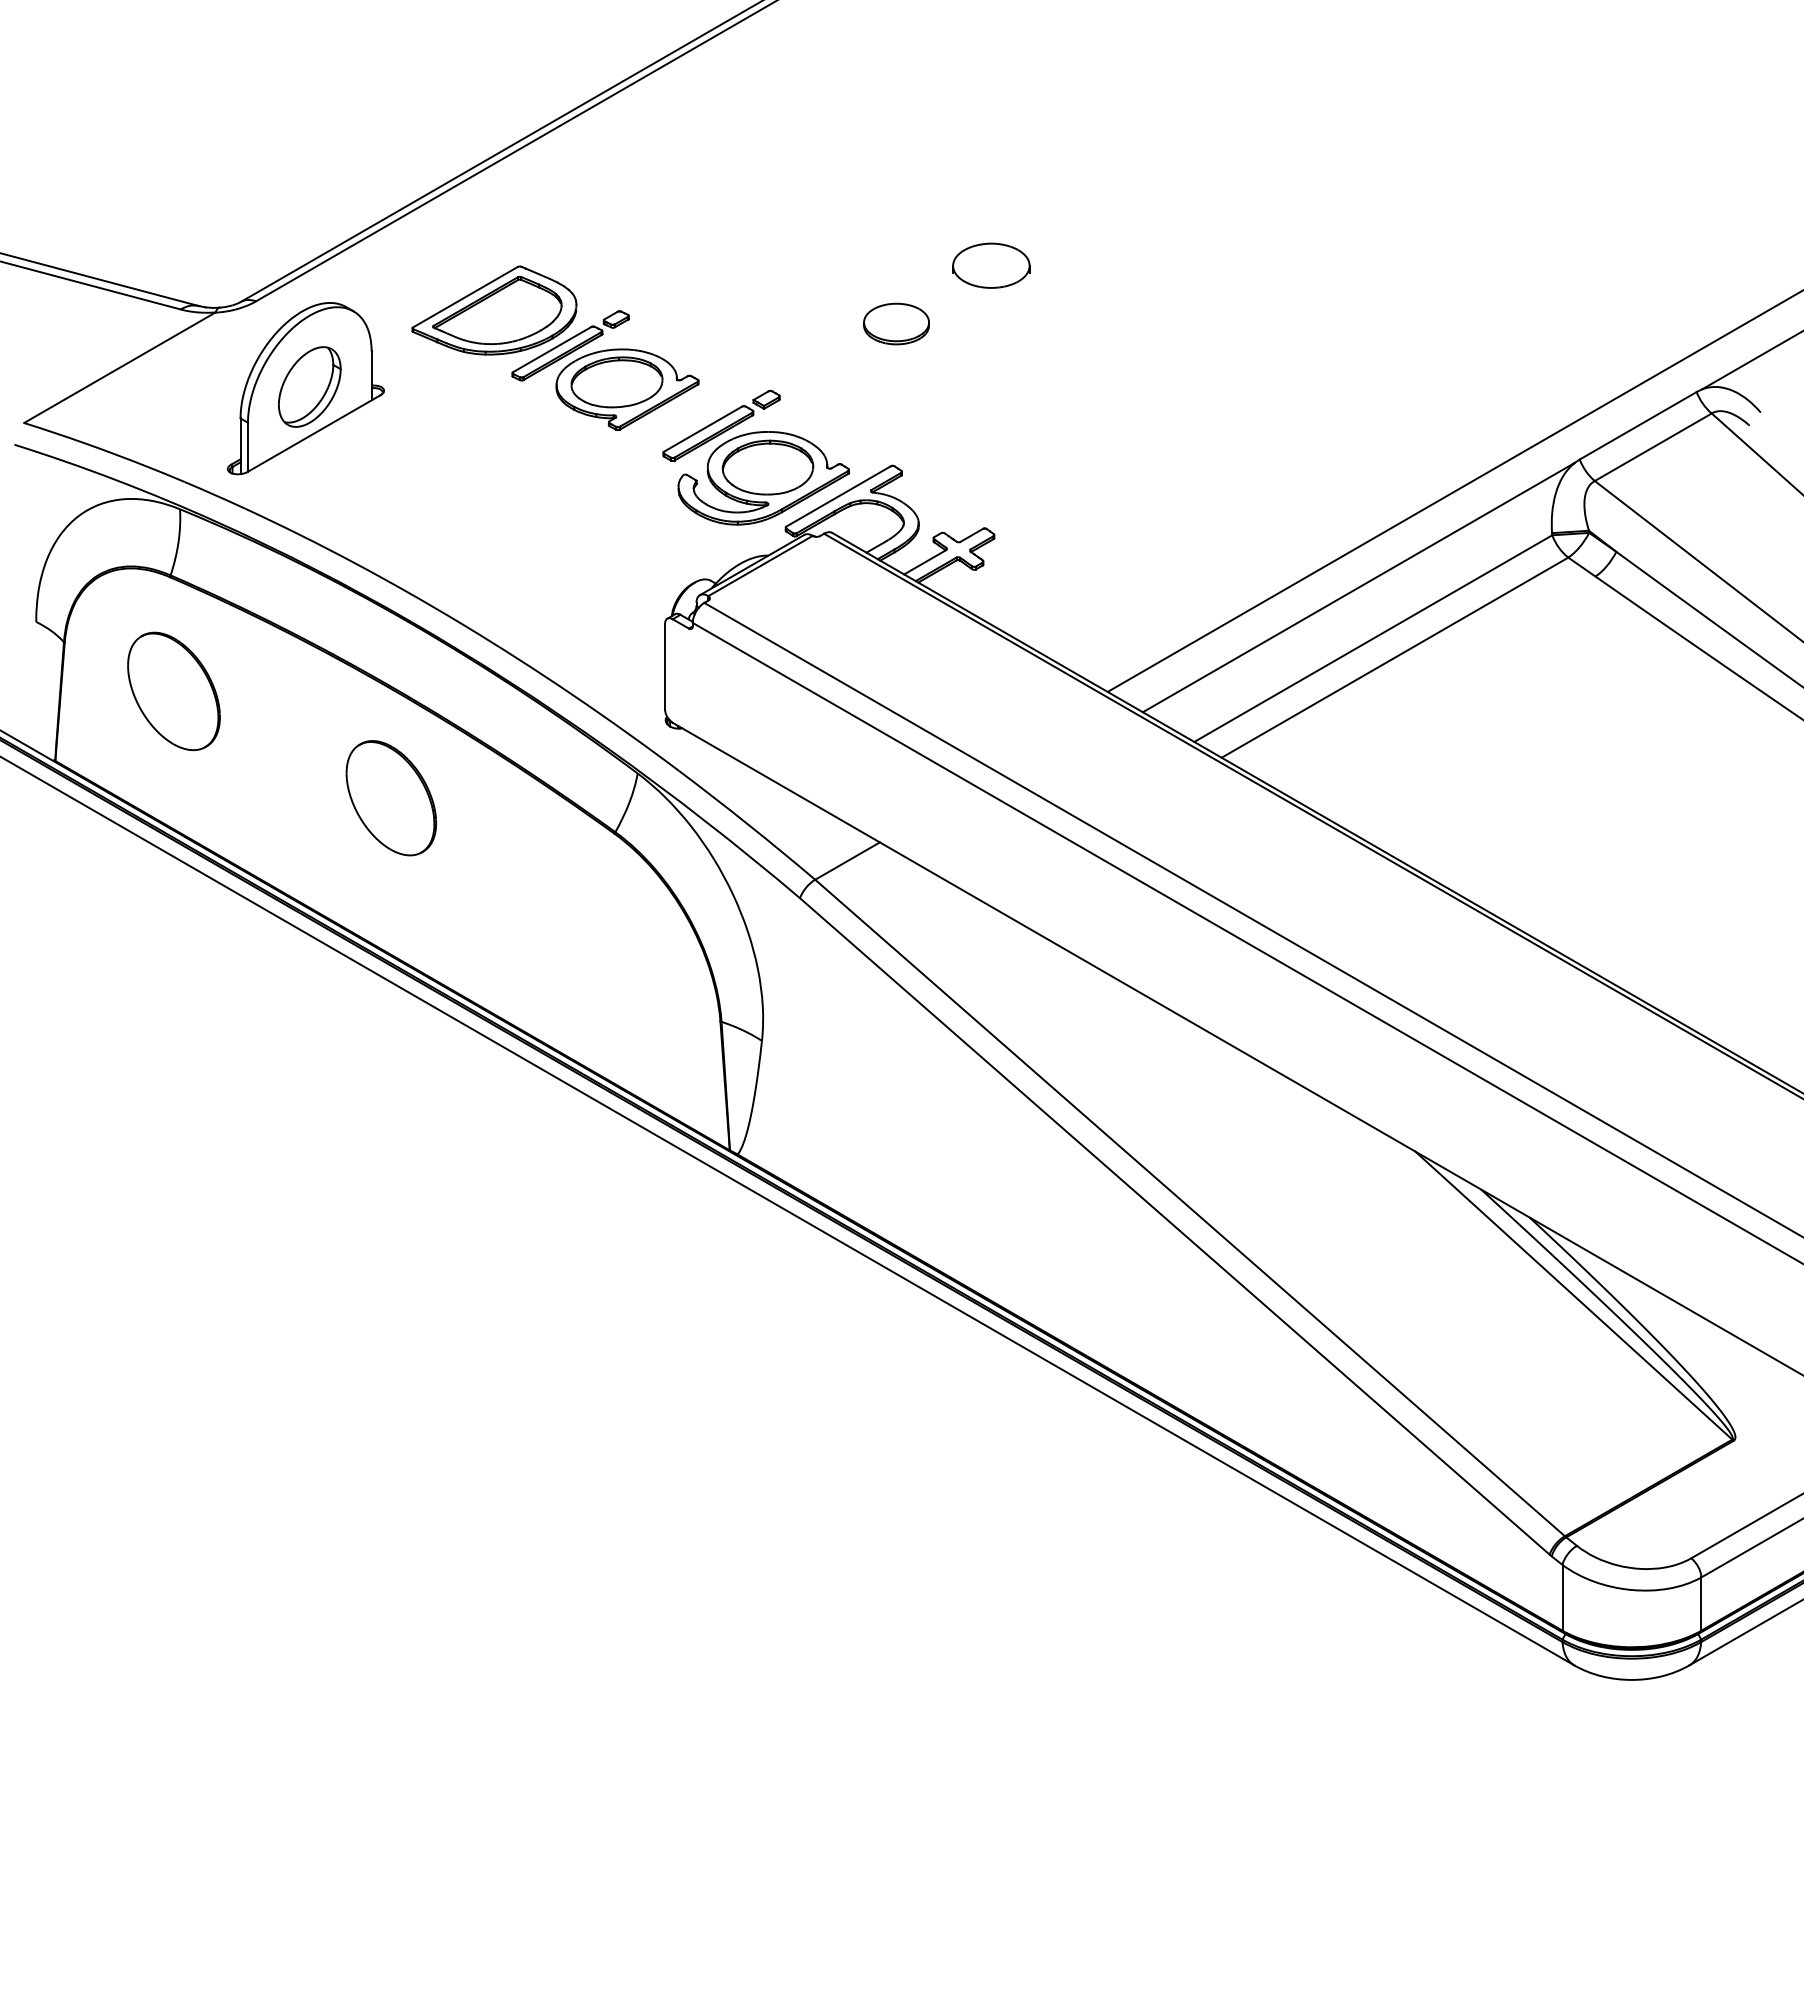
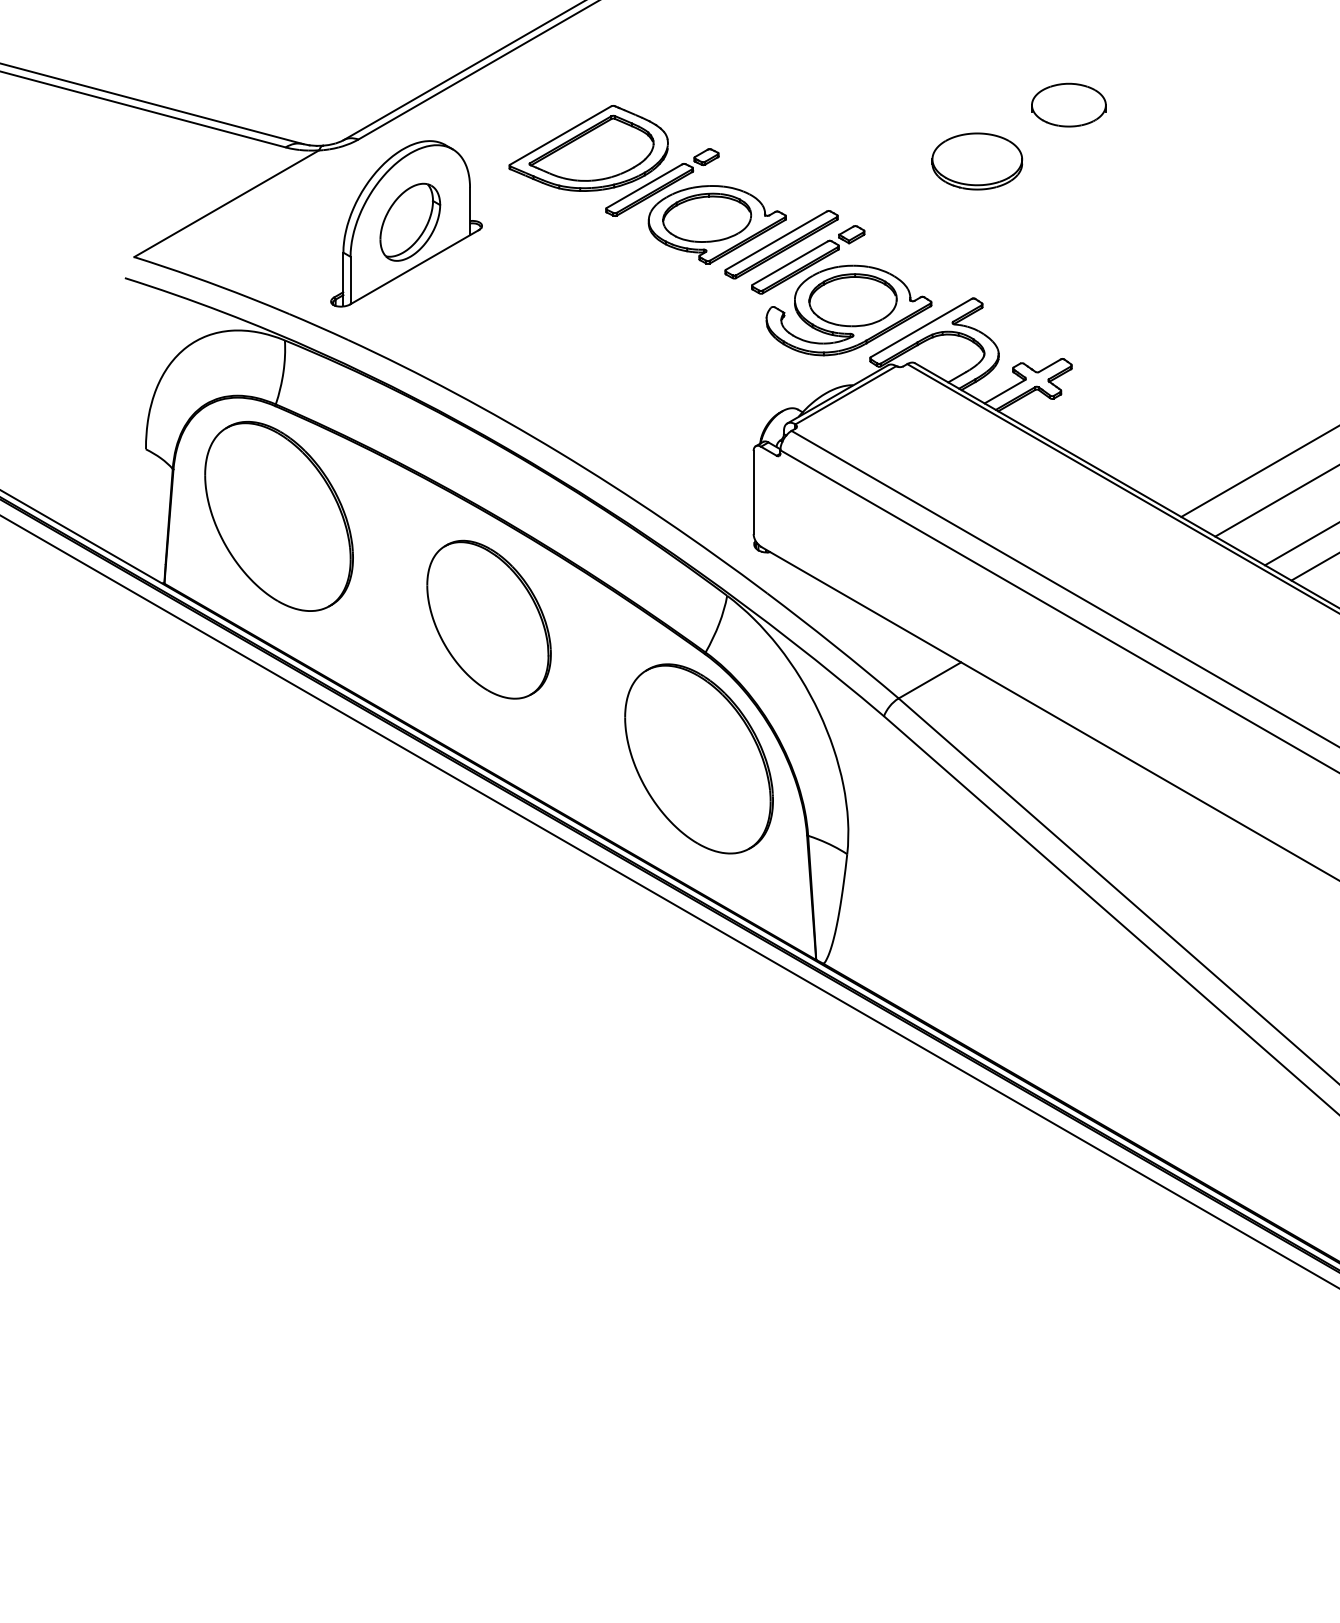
part: (896, 323) -> (977, 160), size x1.43
part: (693, 410) -> (781, 245), added
part: (173, 691) -> (278, 516), size x1.67
part: (391, 797) -> (489, 618), size x1.43
part: (608, 942) -> (698, 759), added

